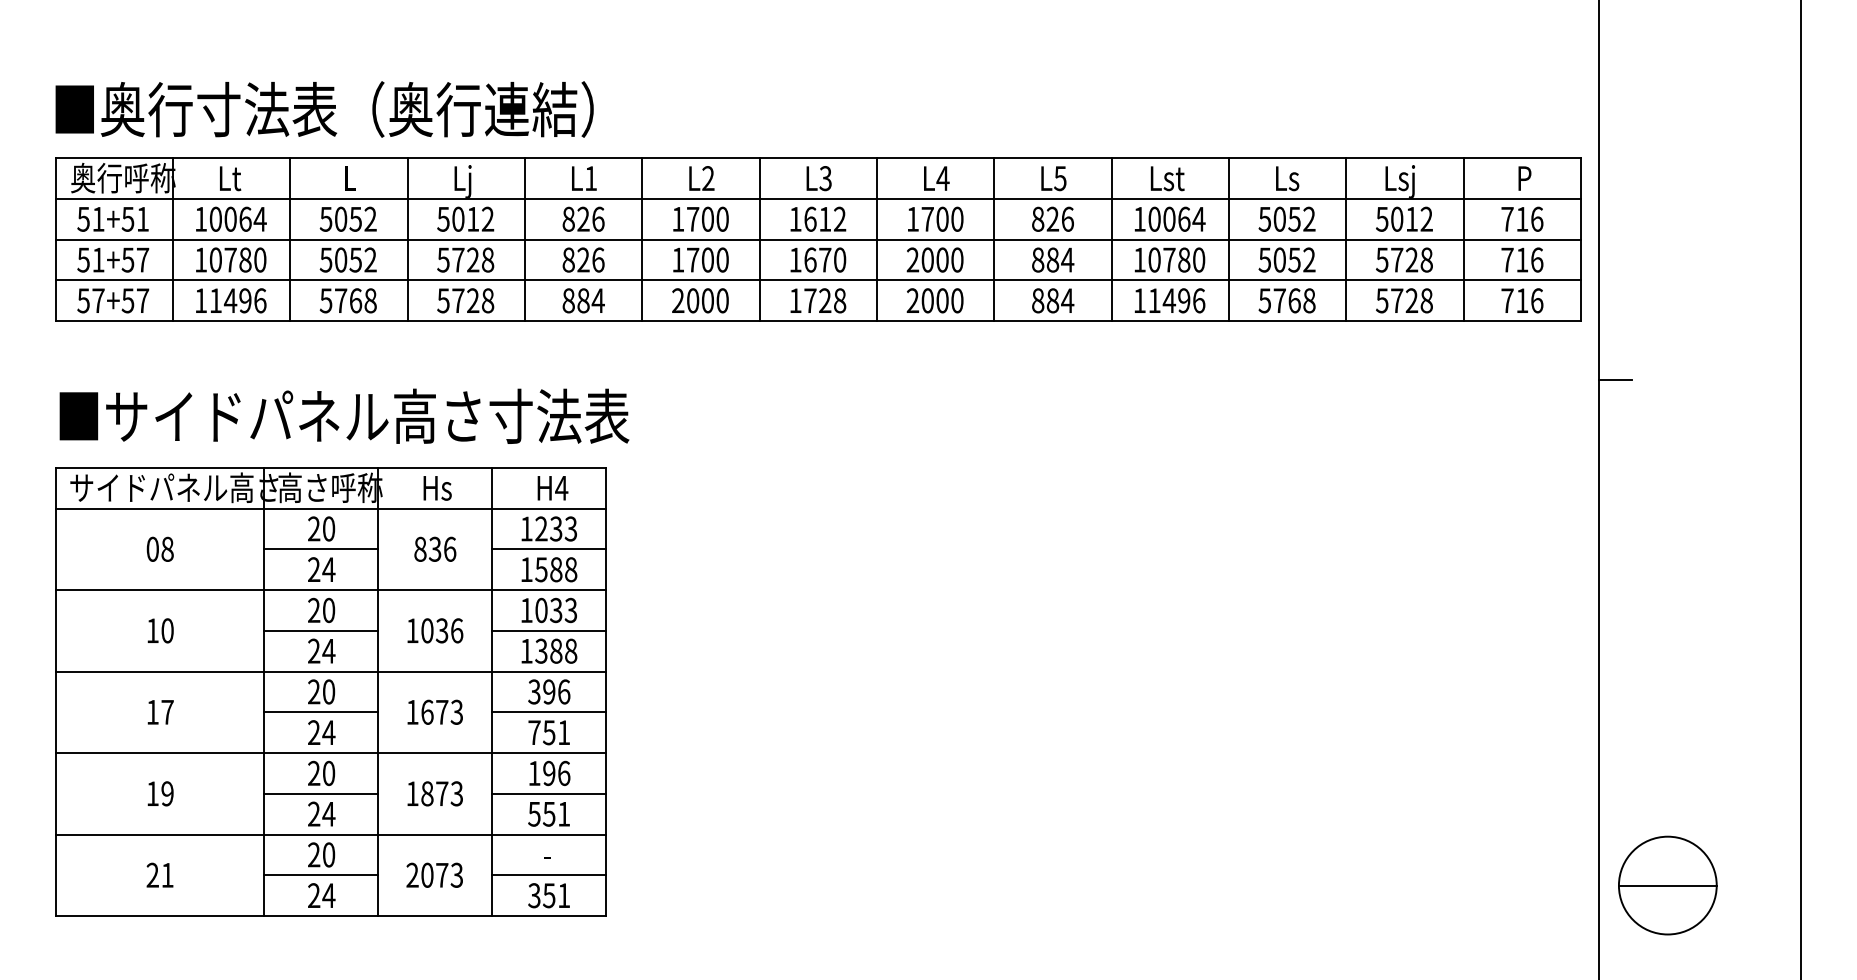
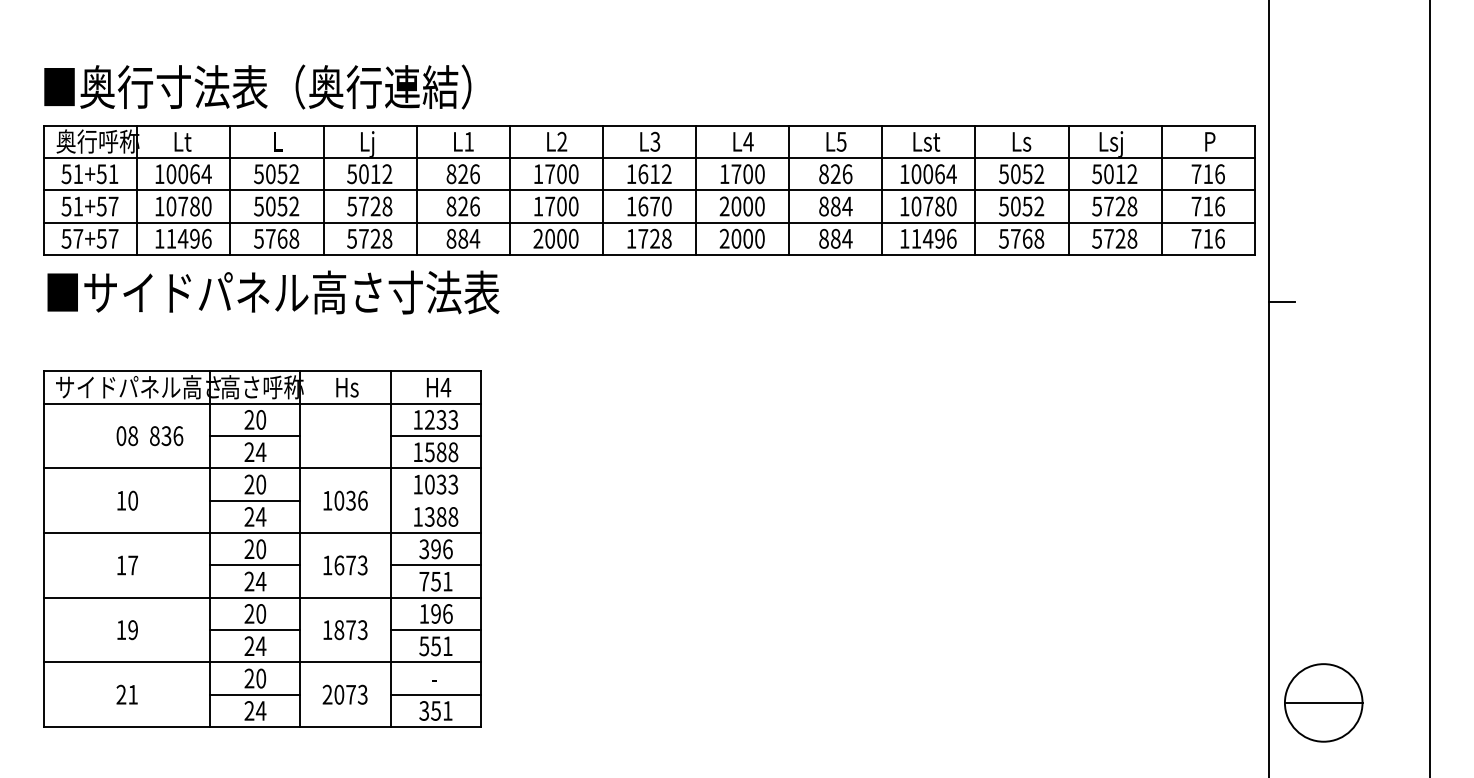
text: (344, 416) -> (273, 292), moved
text: (435, 549) -> (166, 436), moved
line: (548, 630) -> (435, 500), removed

